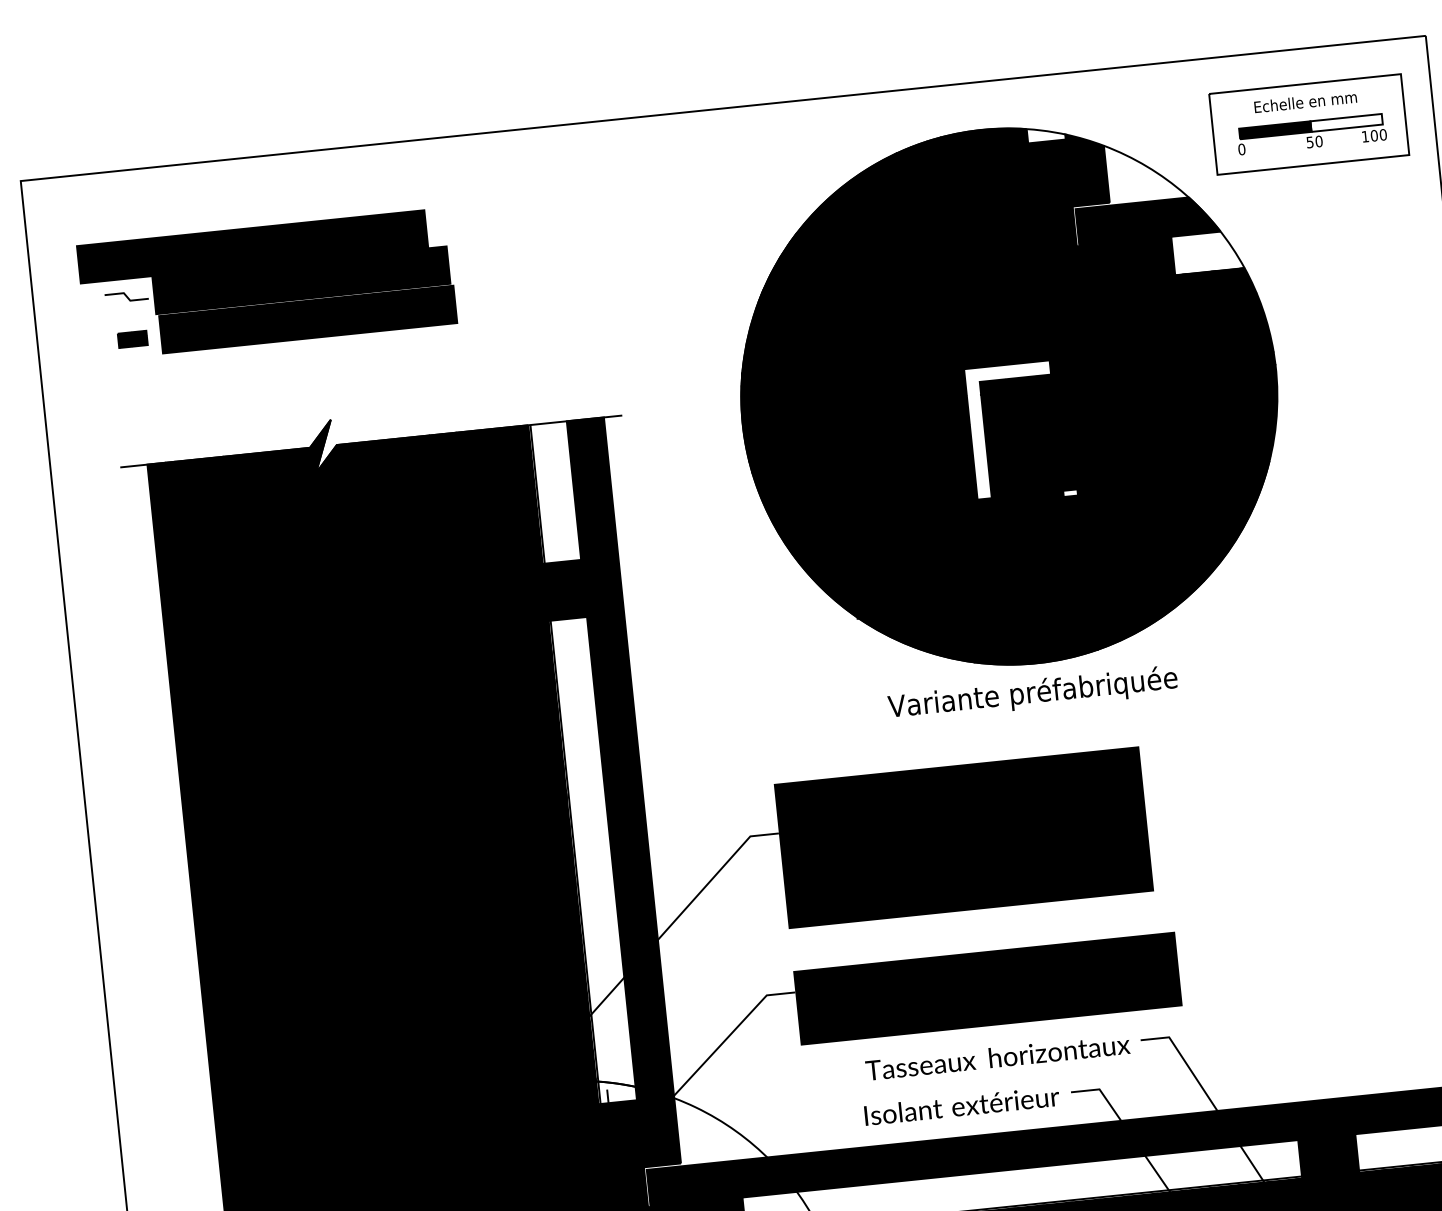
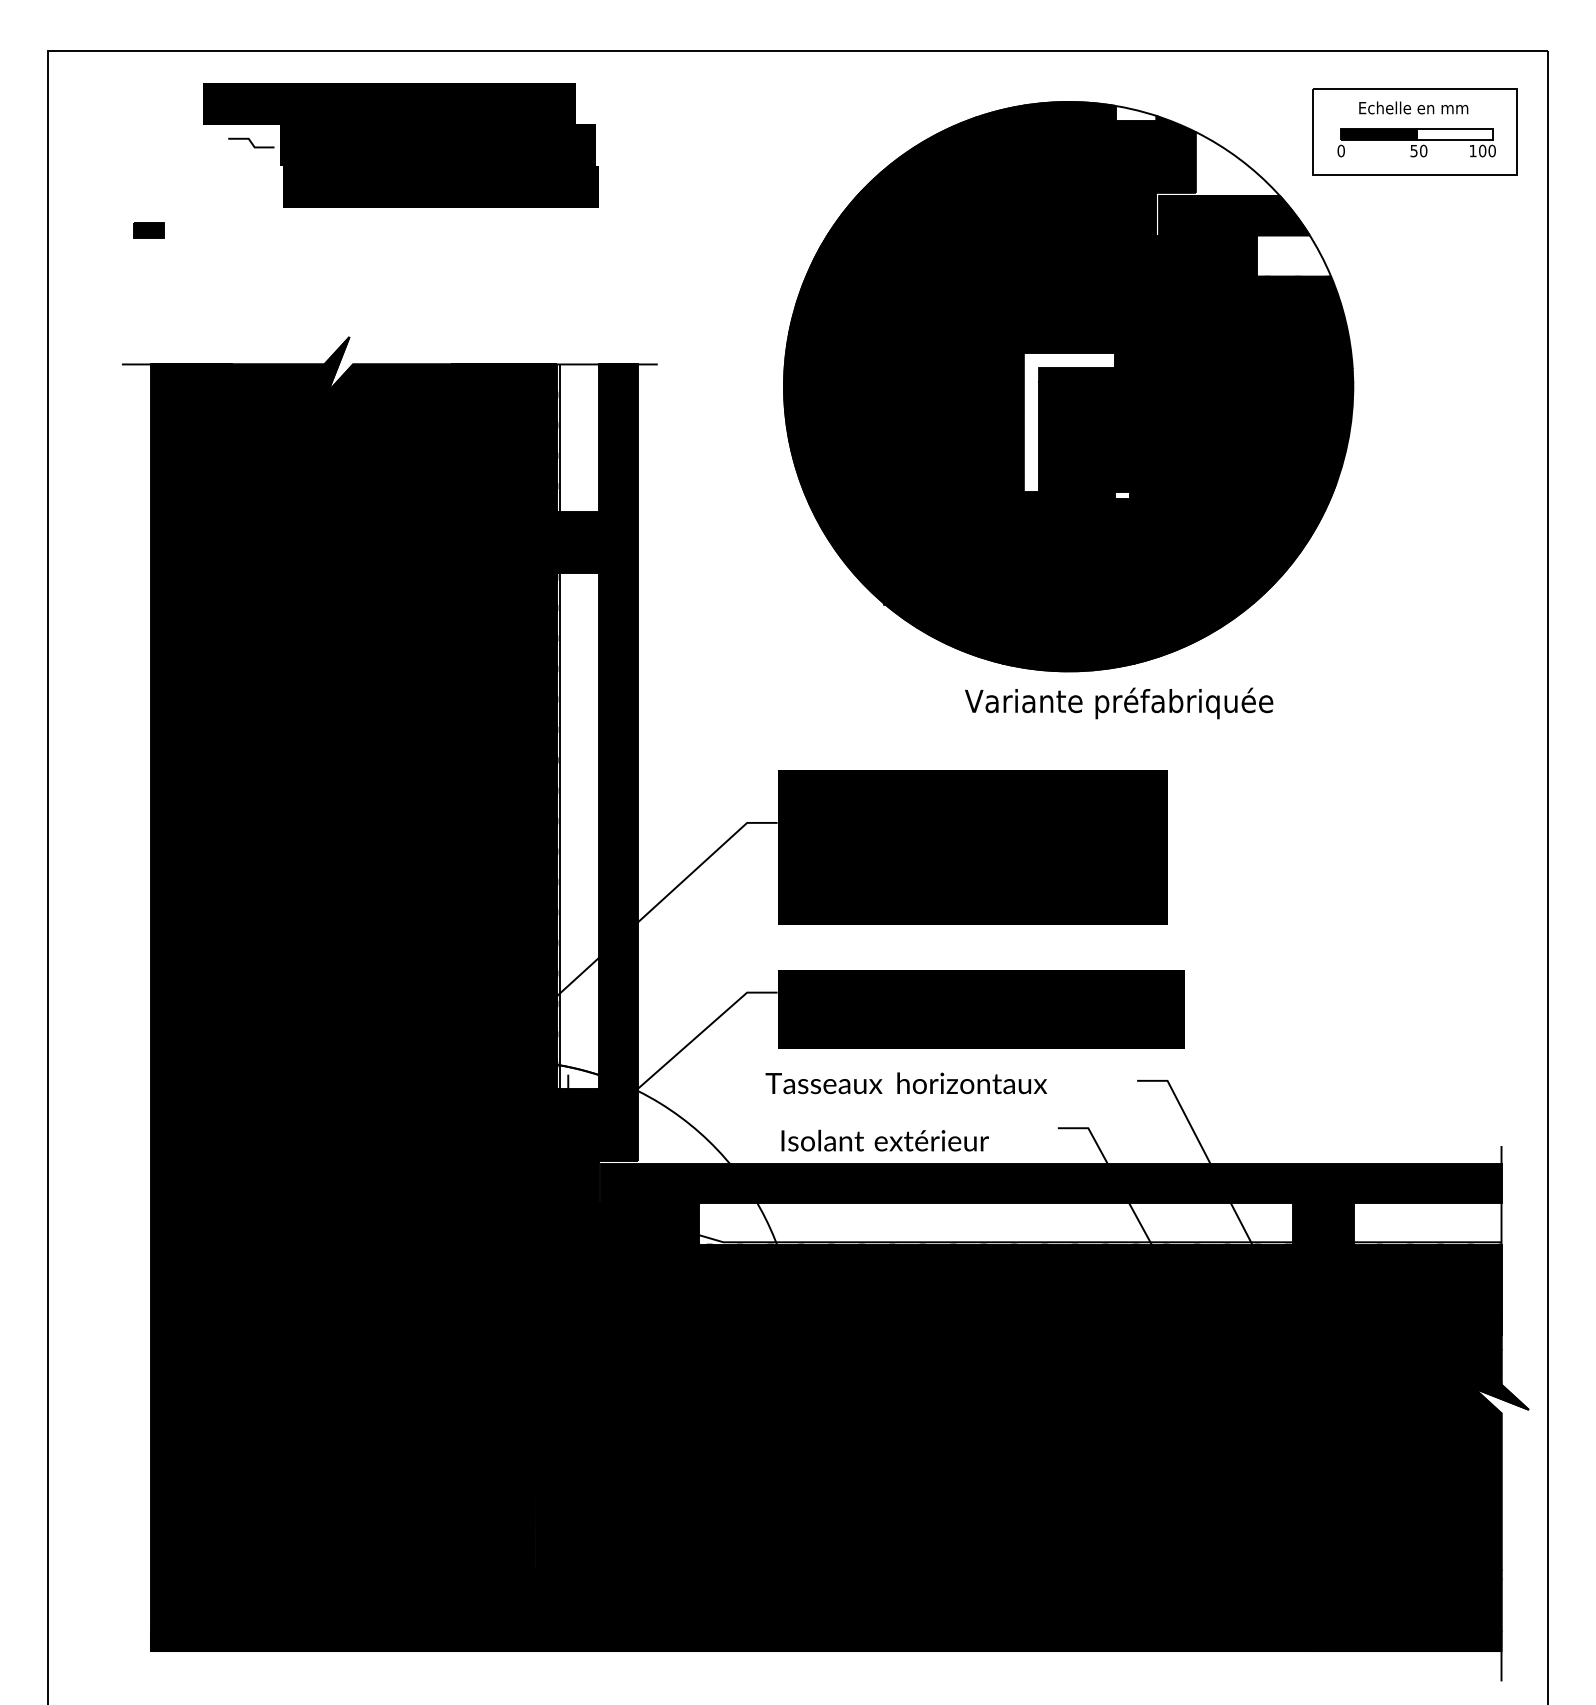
part: (266, 284) -> (400, 145), moved
text: (1033, 694) -> (1119, 703), moved
text: (997, 1057) -> (906, 1083), moved
text: (961, 1105) -> (884, 1140), moved

